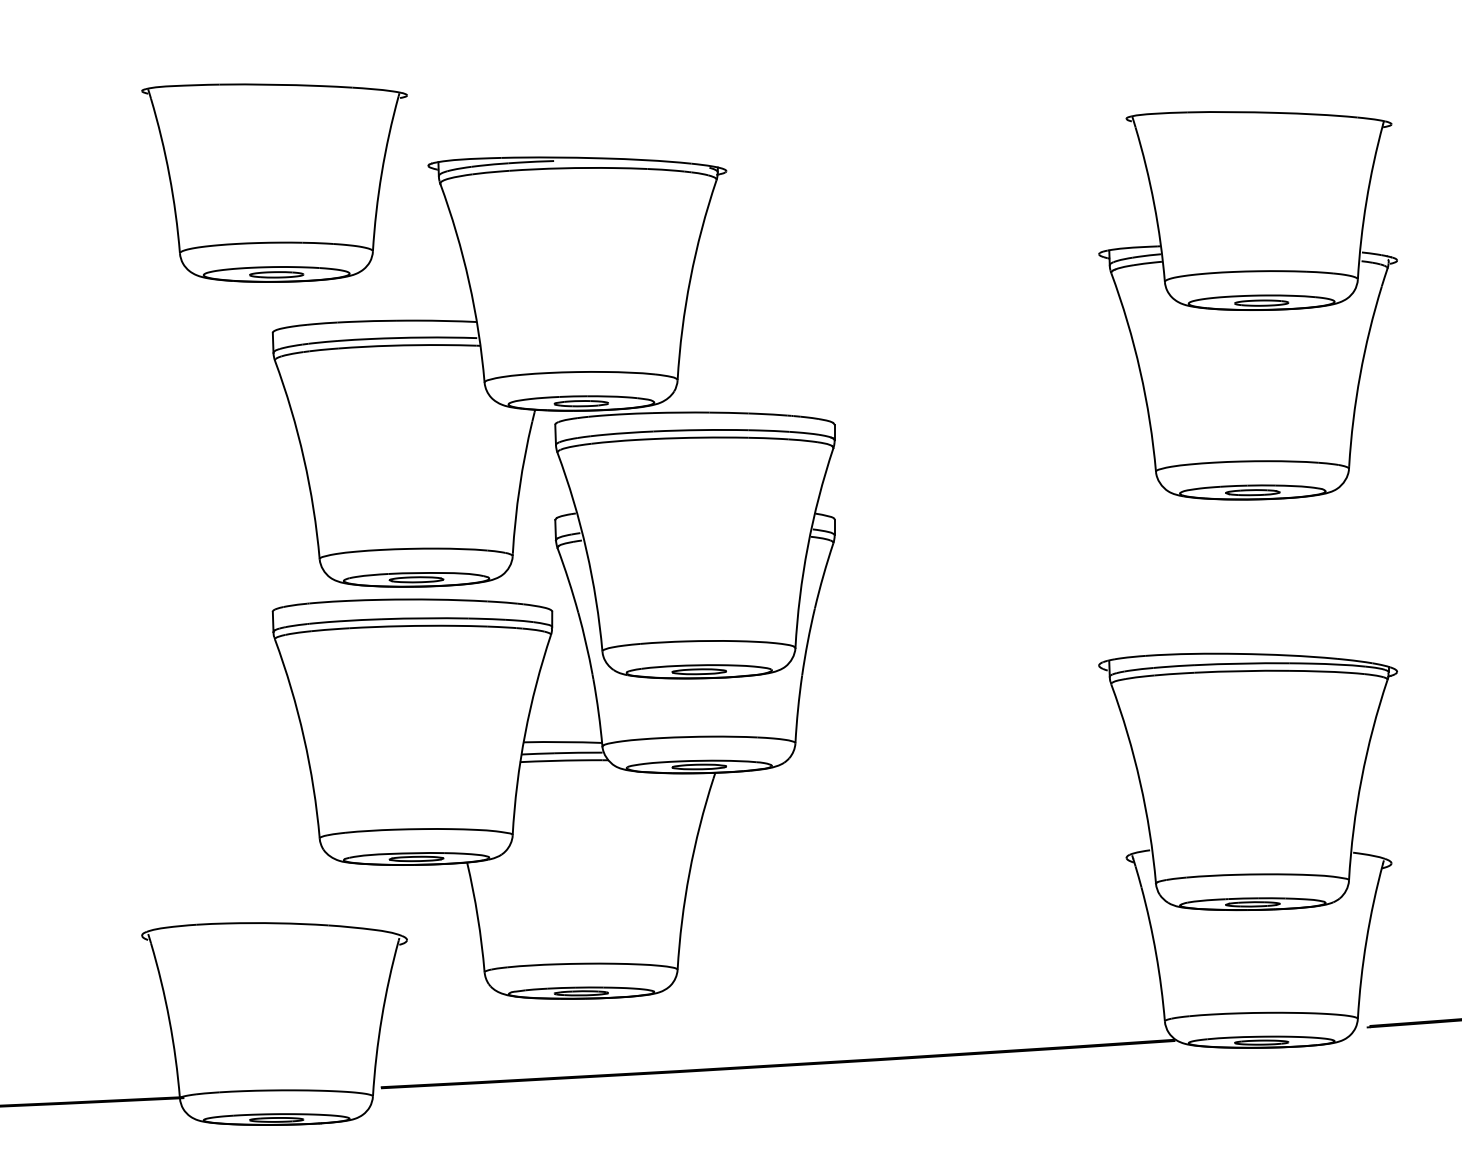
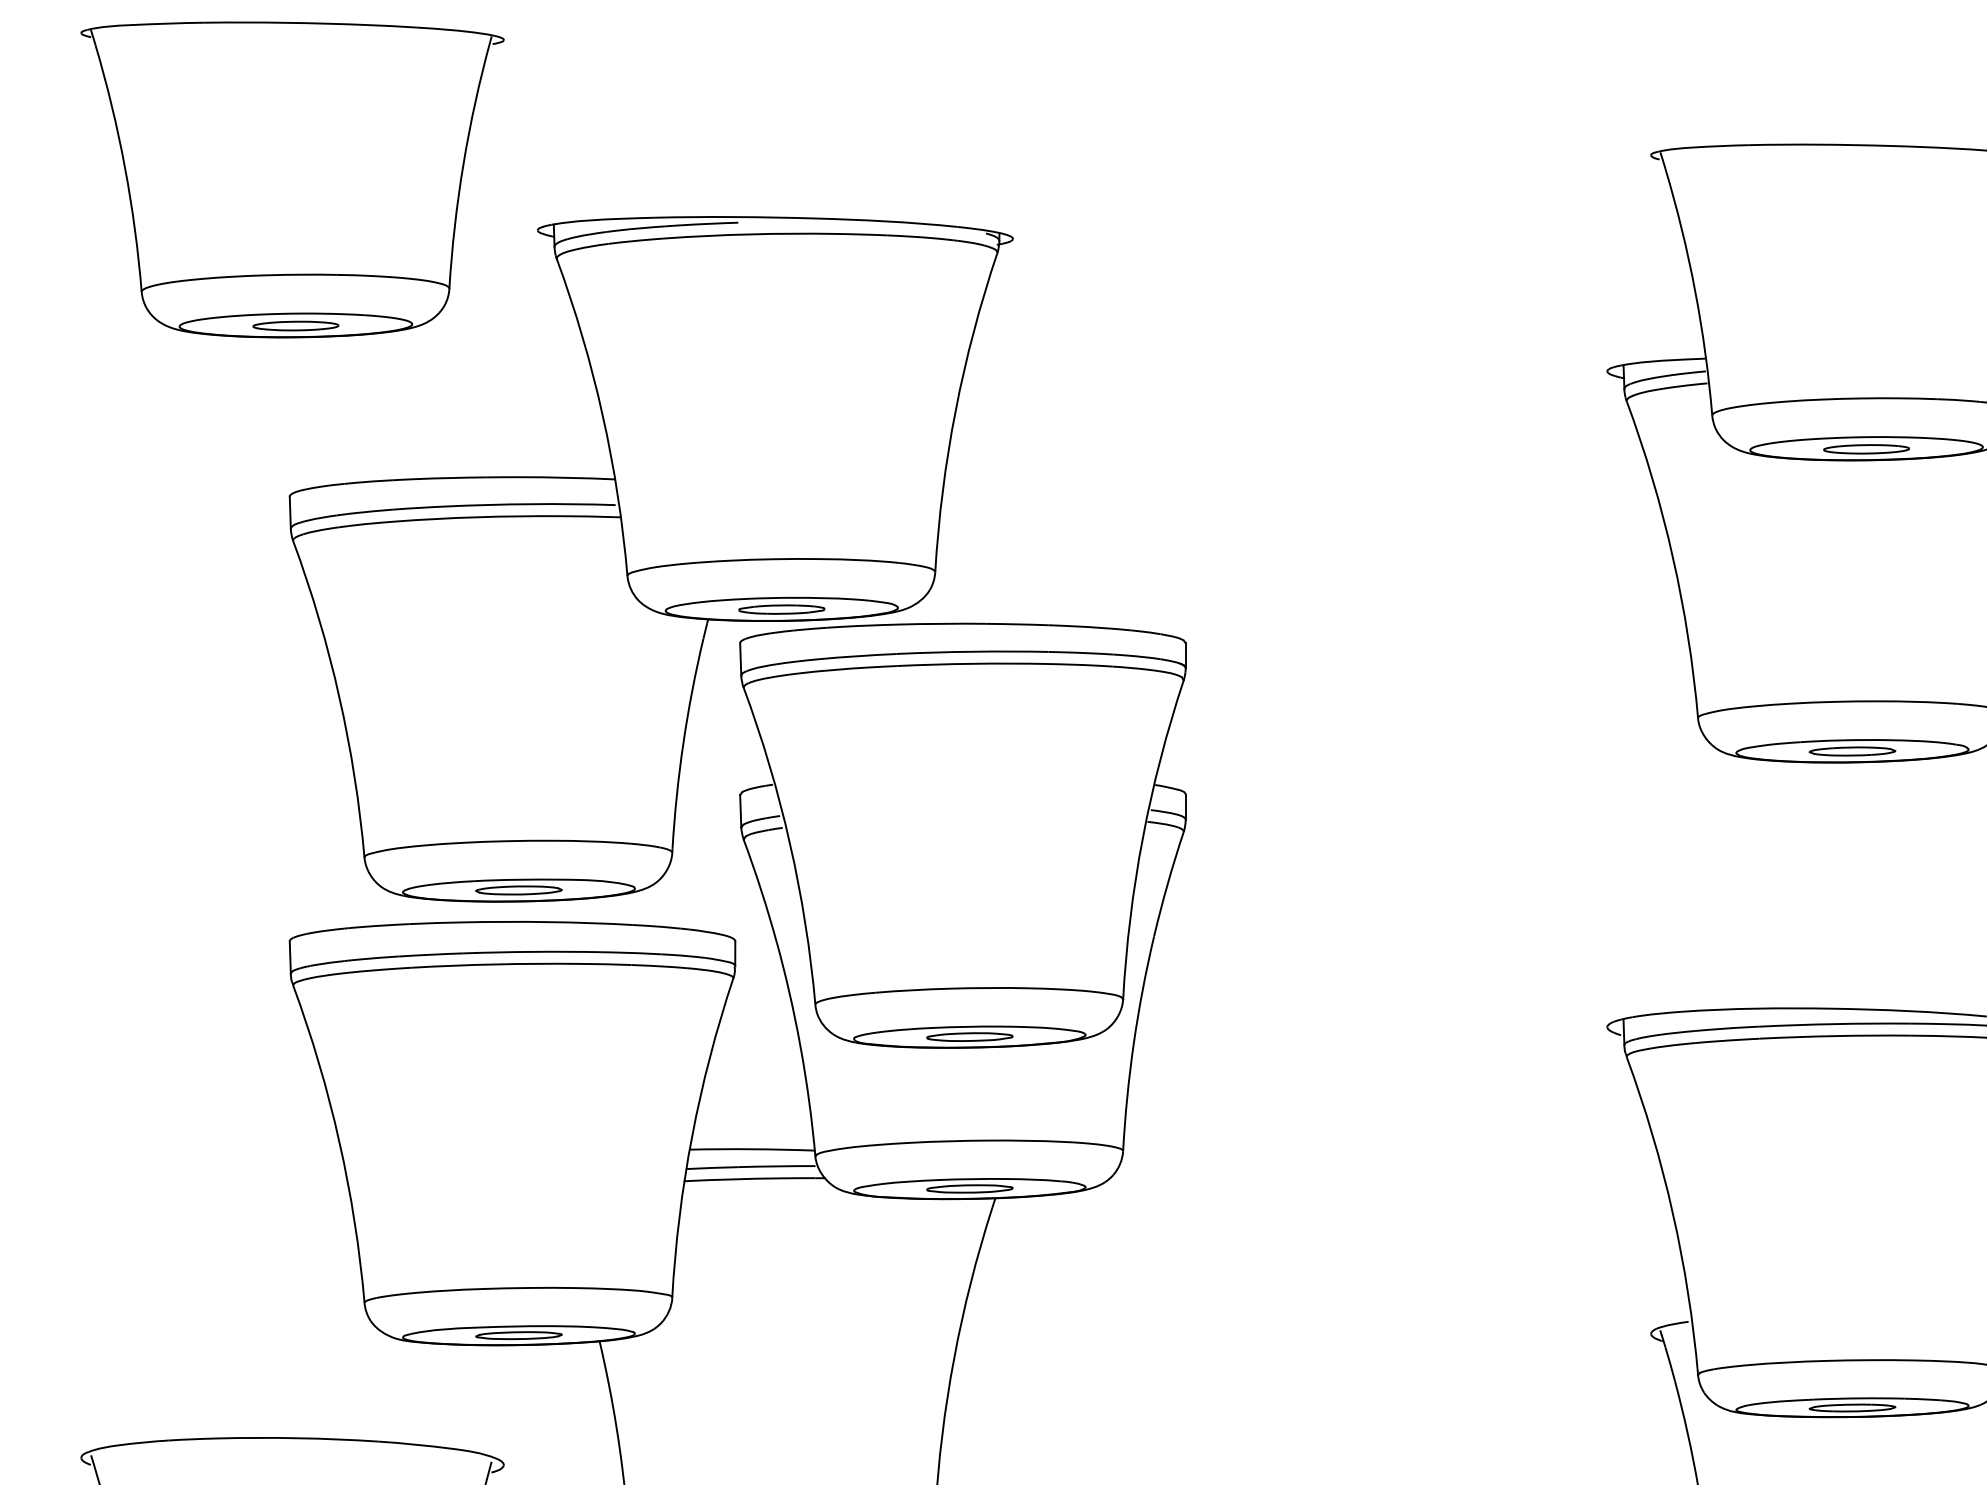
part: (274, 182) -> (292, 178), moved

